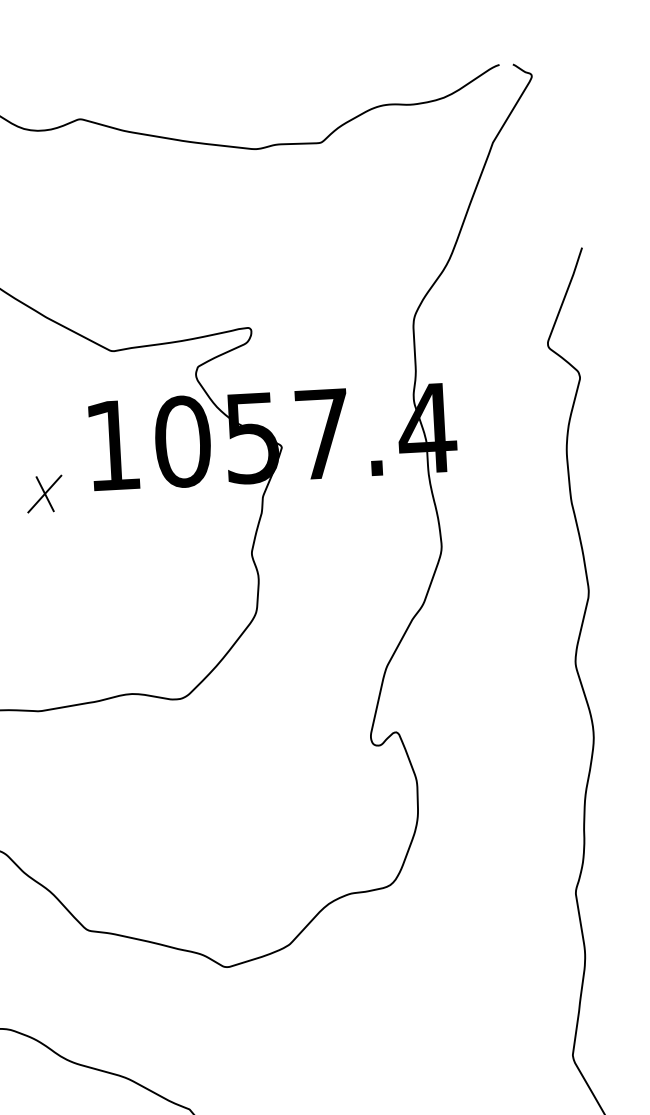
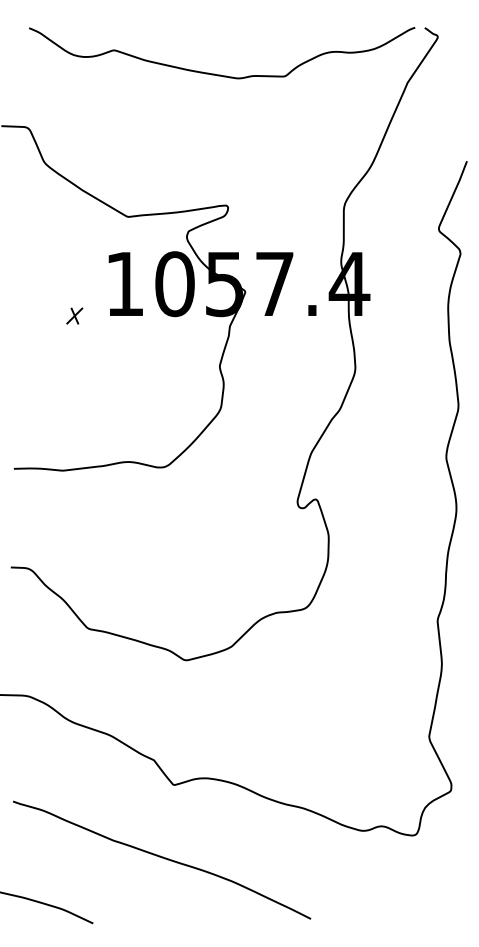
part: (44, 493) -> (74, 315), size x0.6

